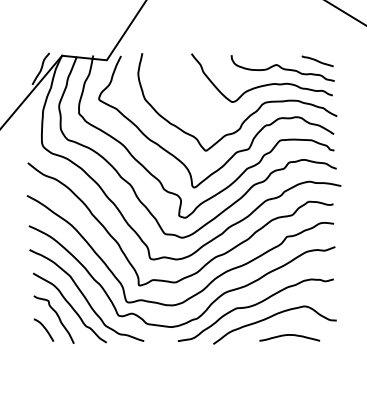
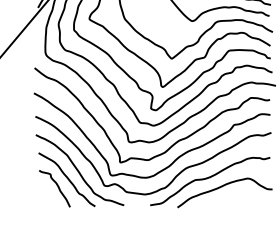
curve: (44, 329) -> (47, 196), removed
curve: (289, 335) -> (236, 200), removed

